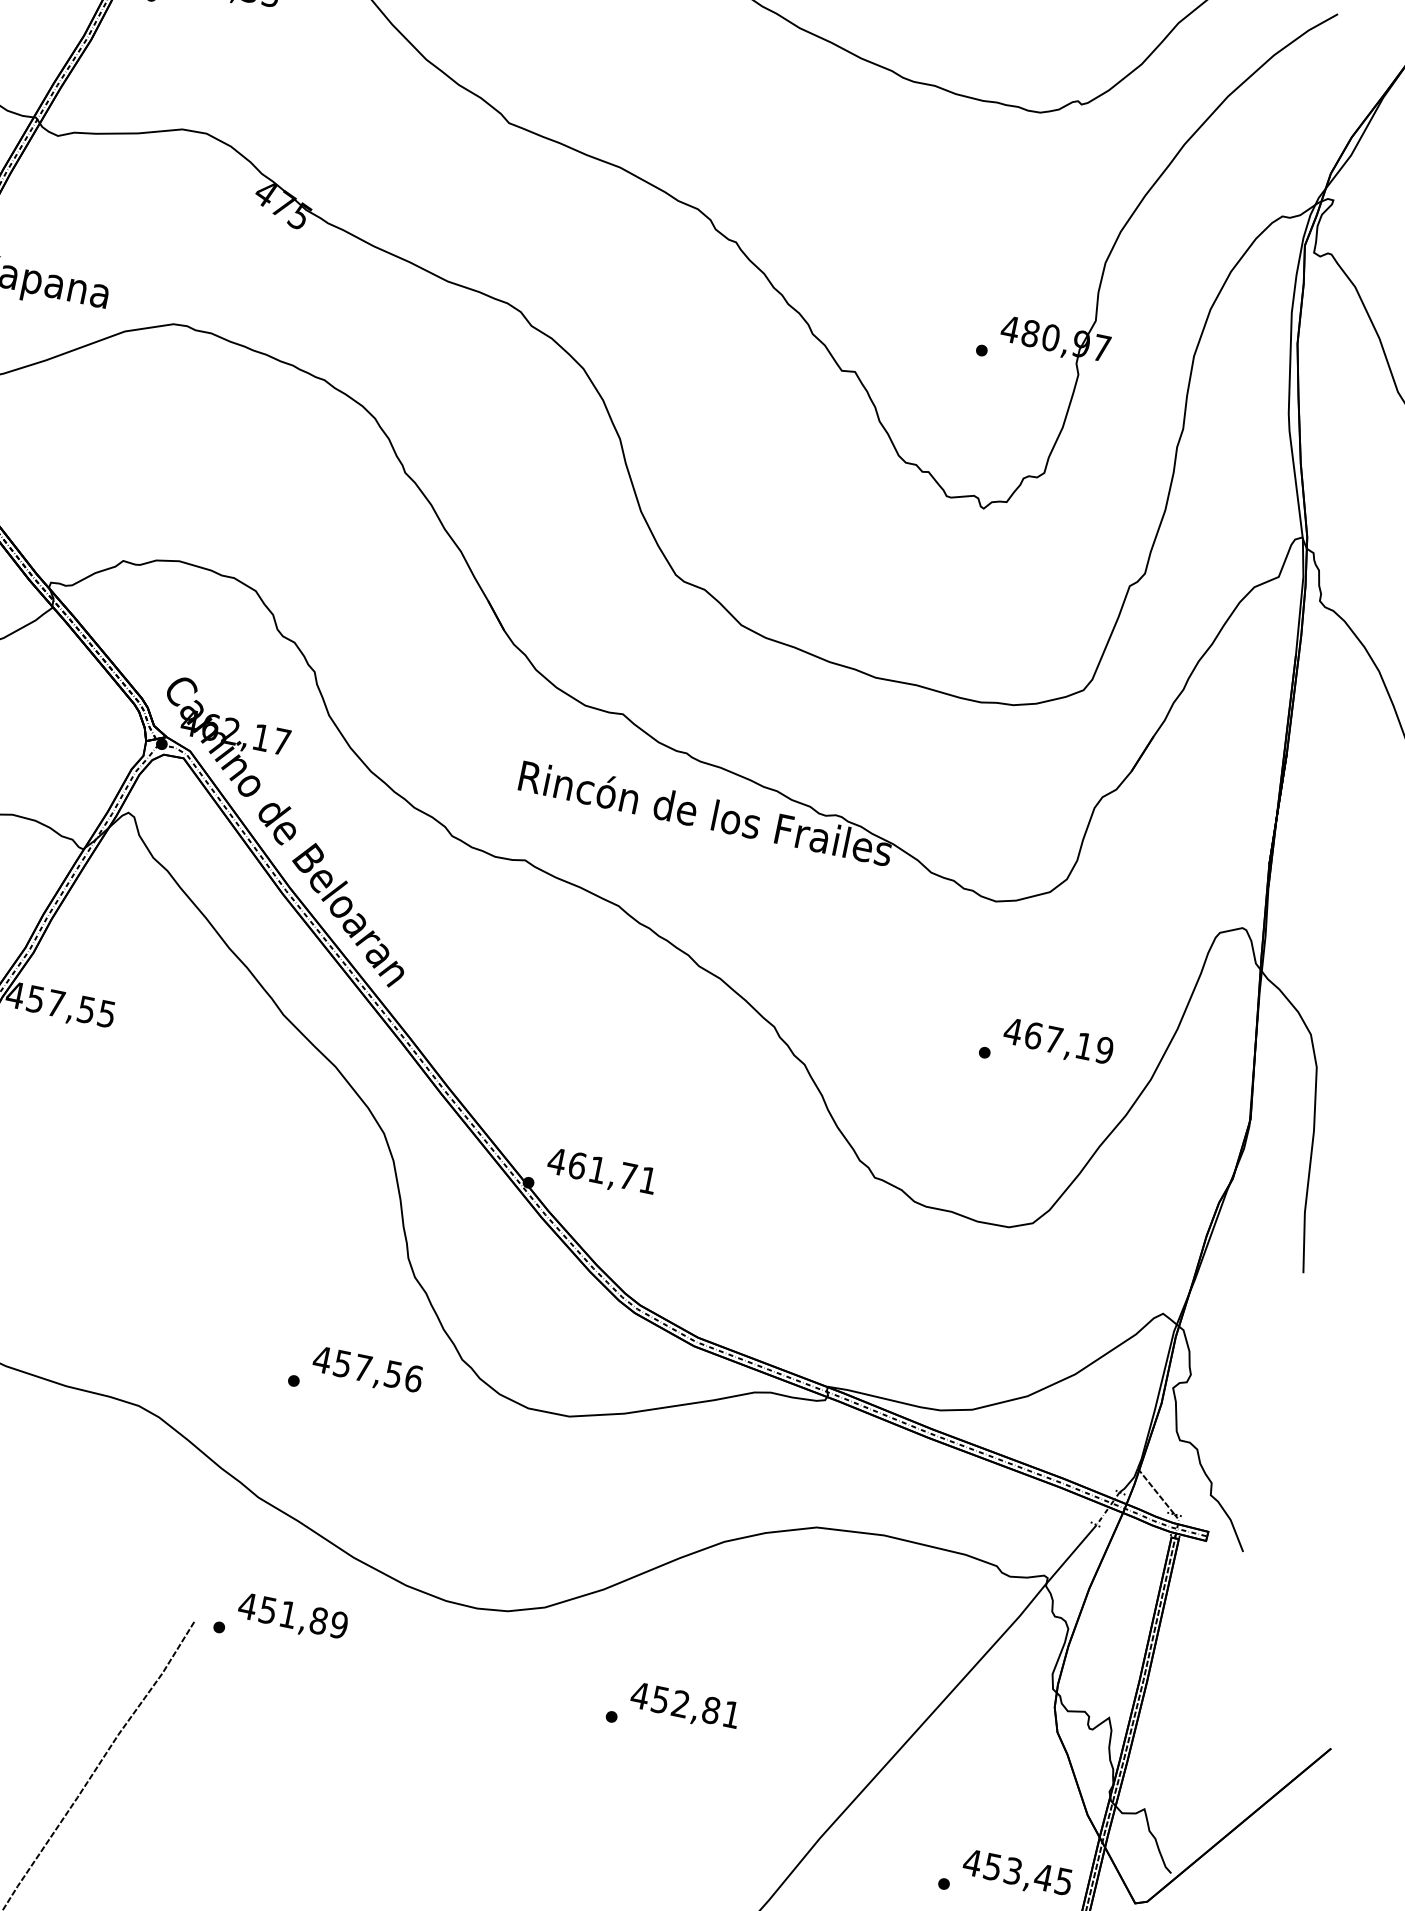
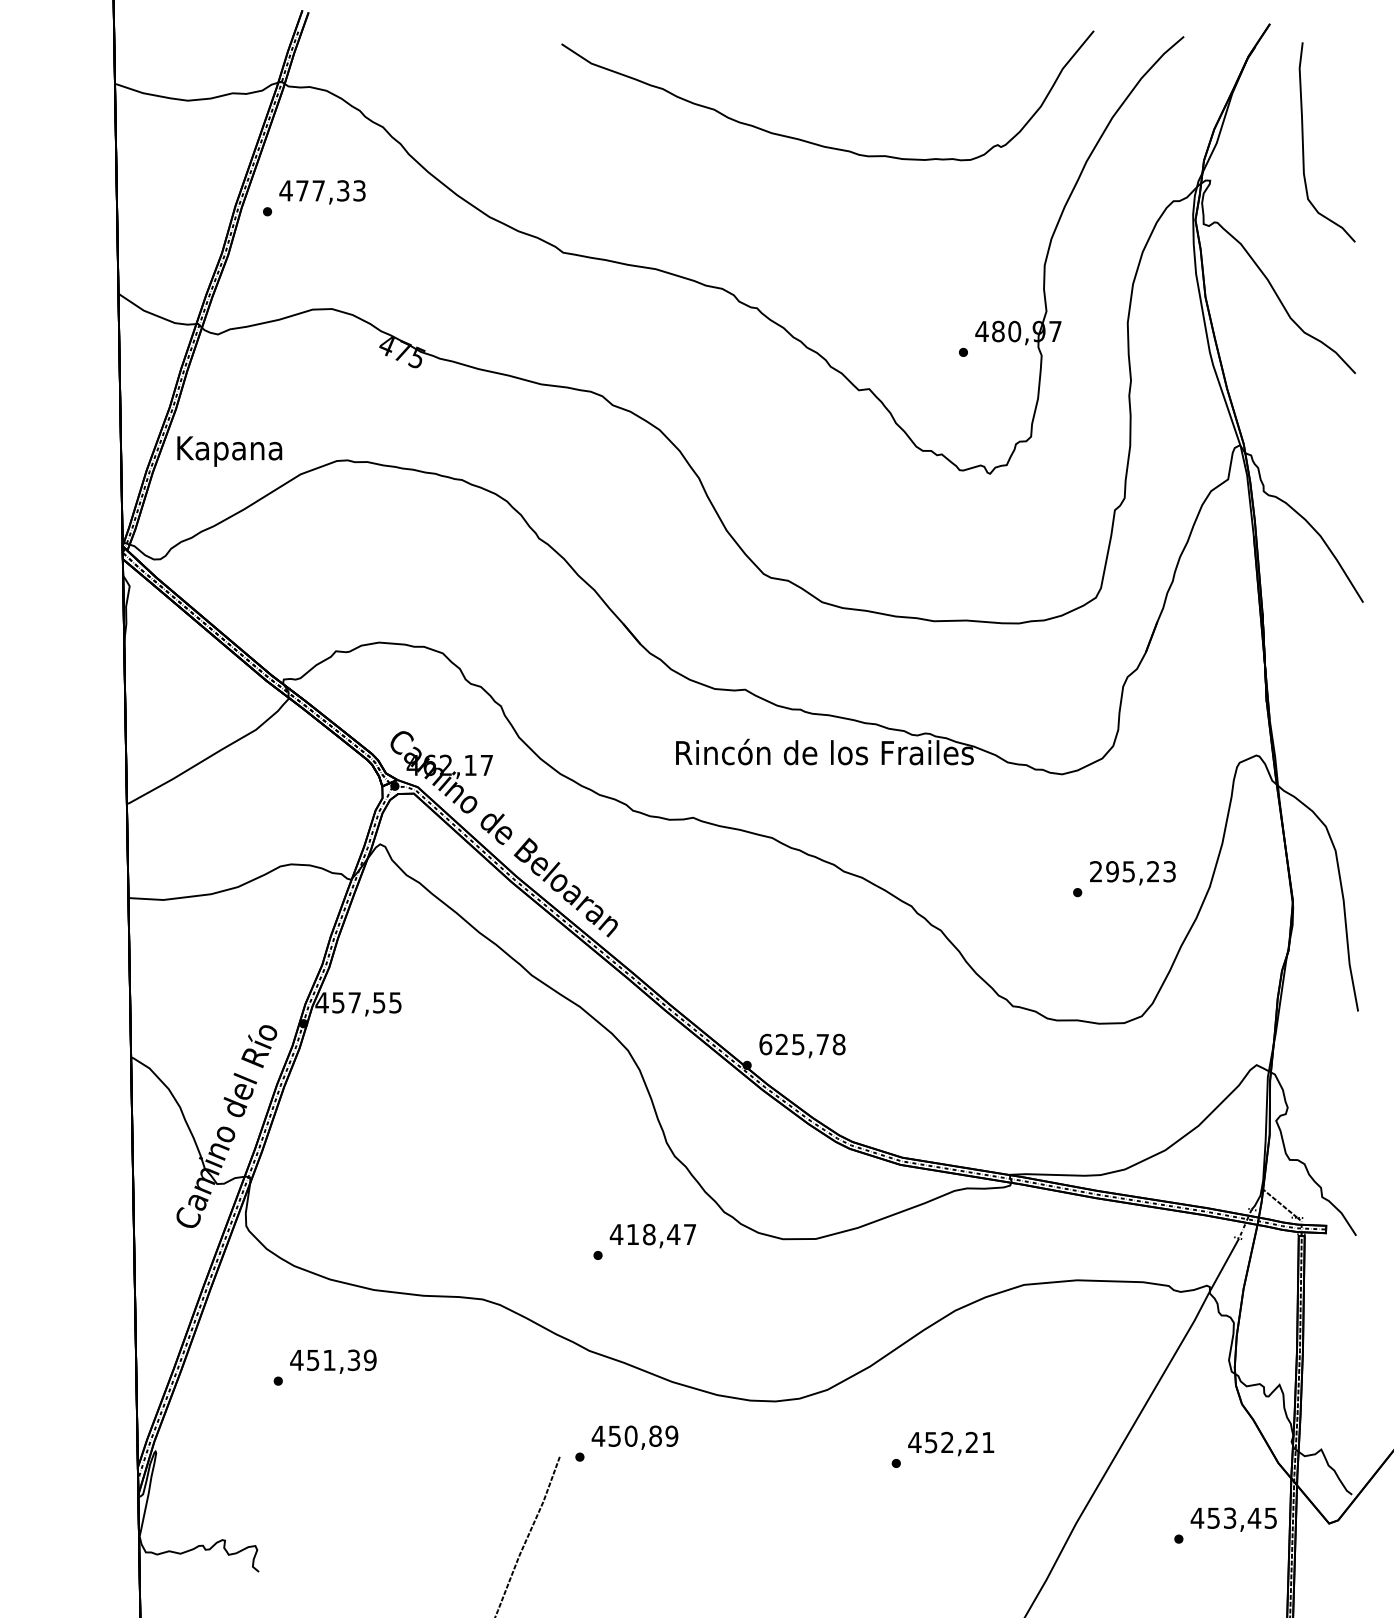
text: (1058, 1040) -> (1132, 871), 467,19 -> 295,23
text: (601, 1170) -> (801, 1044), 461,71 -> 625,78
text: (378, 1371) -> (661, 1234), 457,56 -> 418,47
text: (287, 1613) -> (630, 1435), 451,89 -> 450,89
text: (710, 1710) -> (971, 1442), 452,81 -> 452,21

